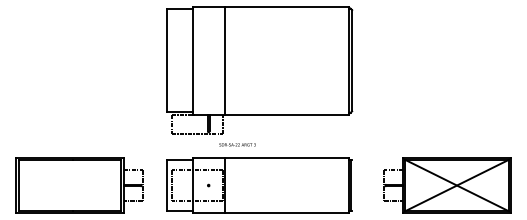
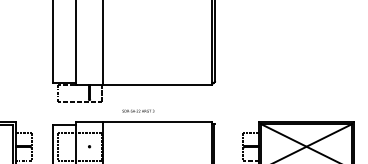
text: (237, 144) -> (138, 110), moved

